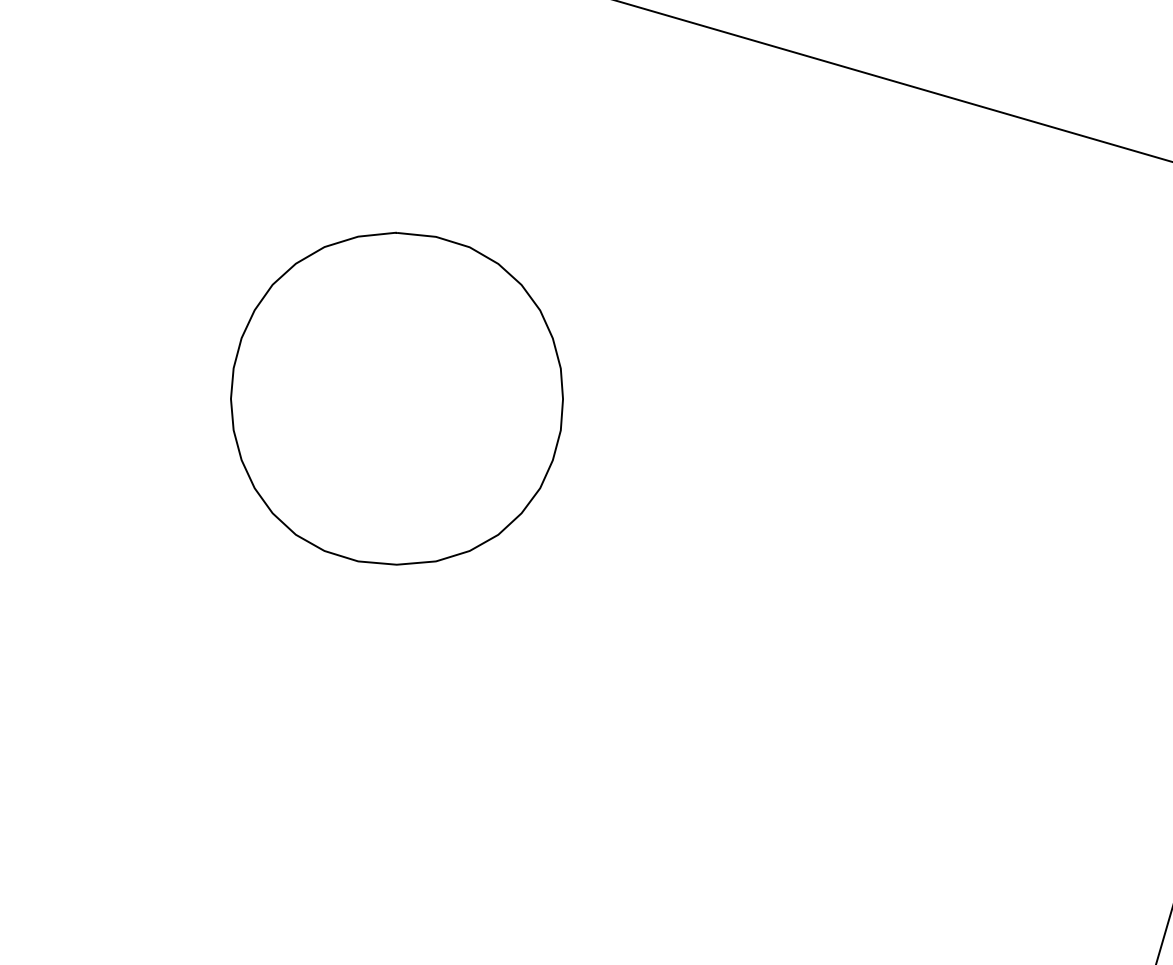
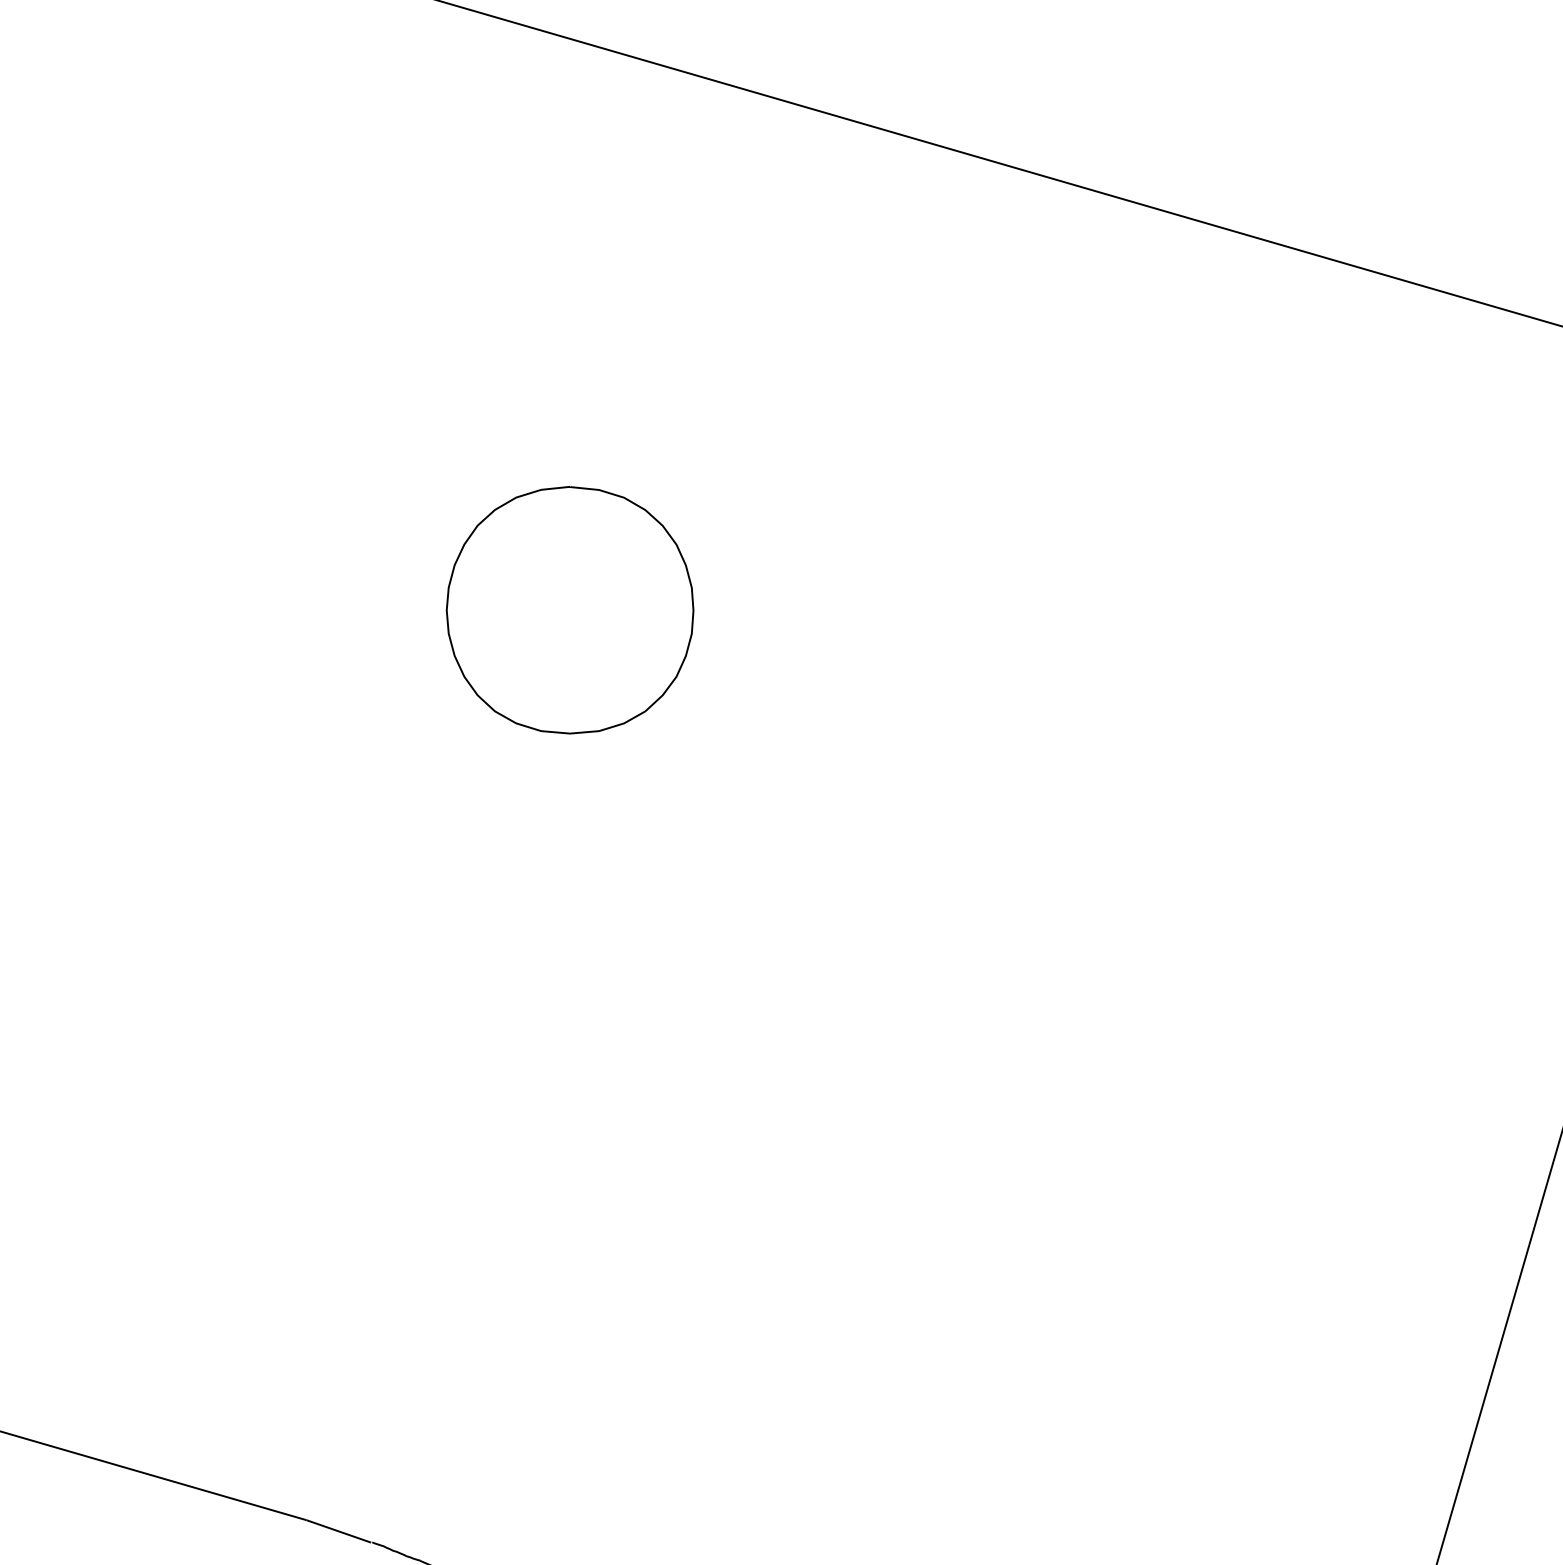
part: (396, 397) -> (569, 609), size x0.6

